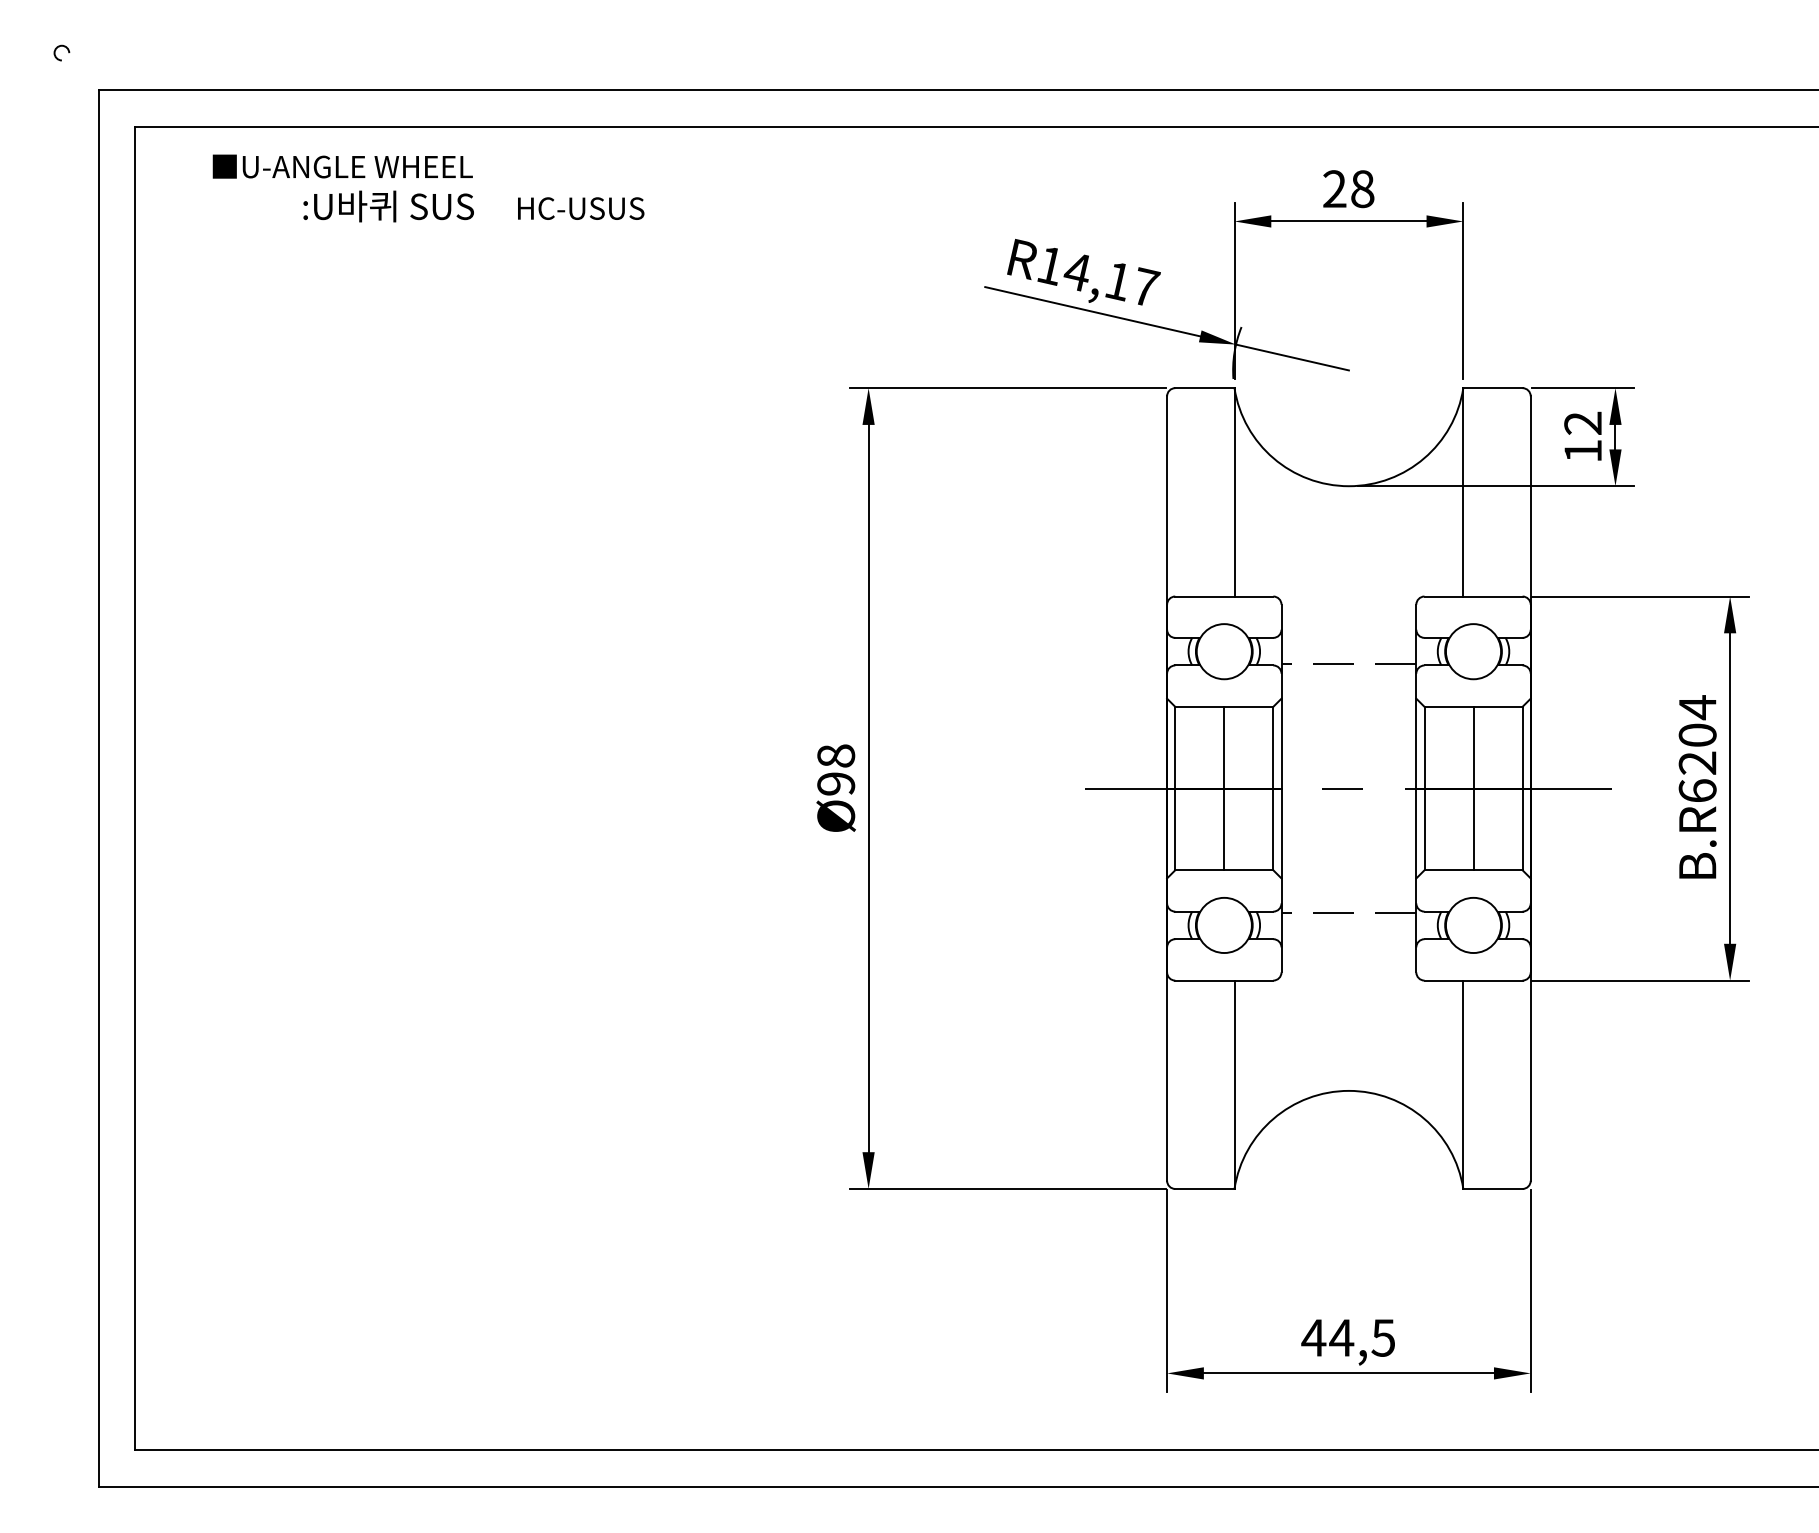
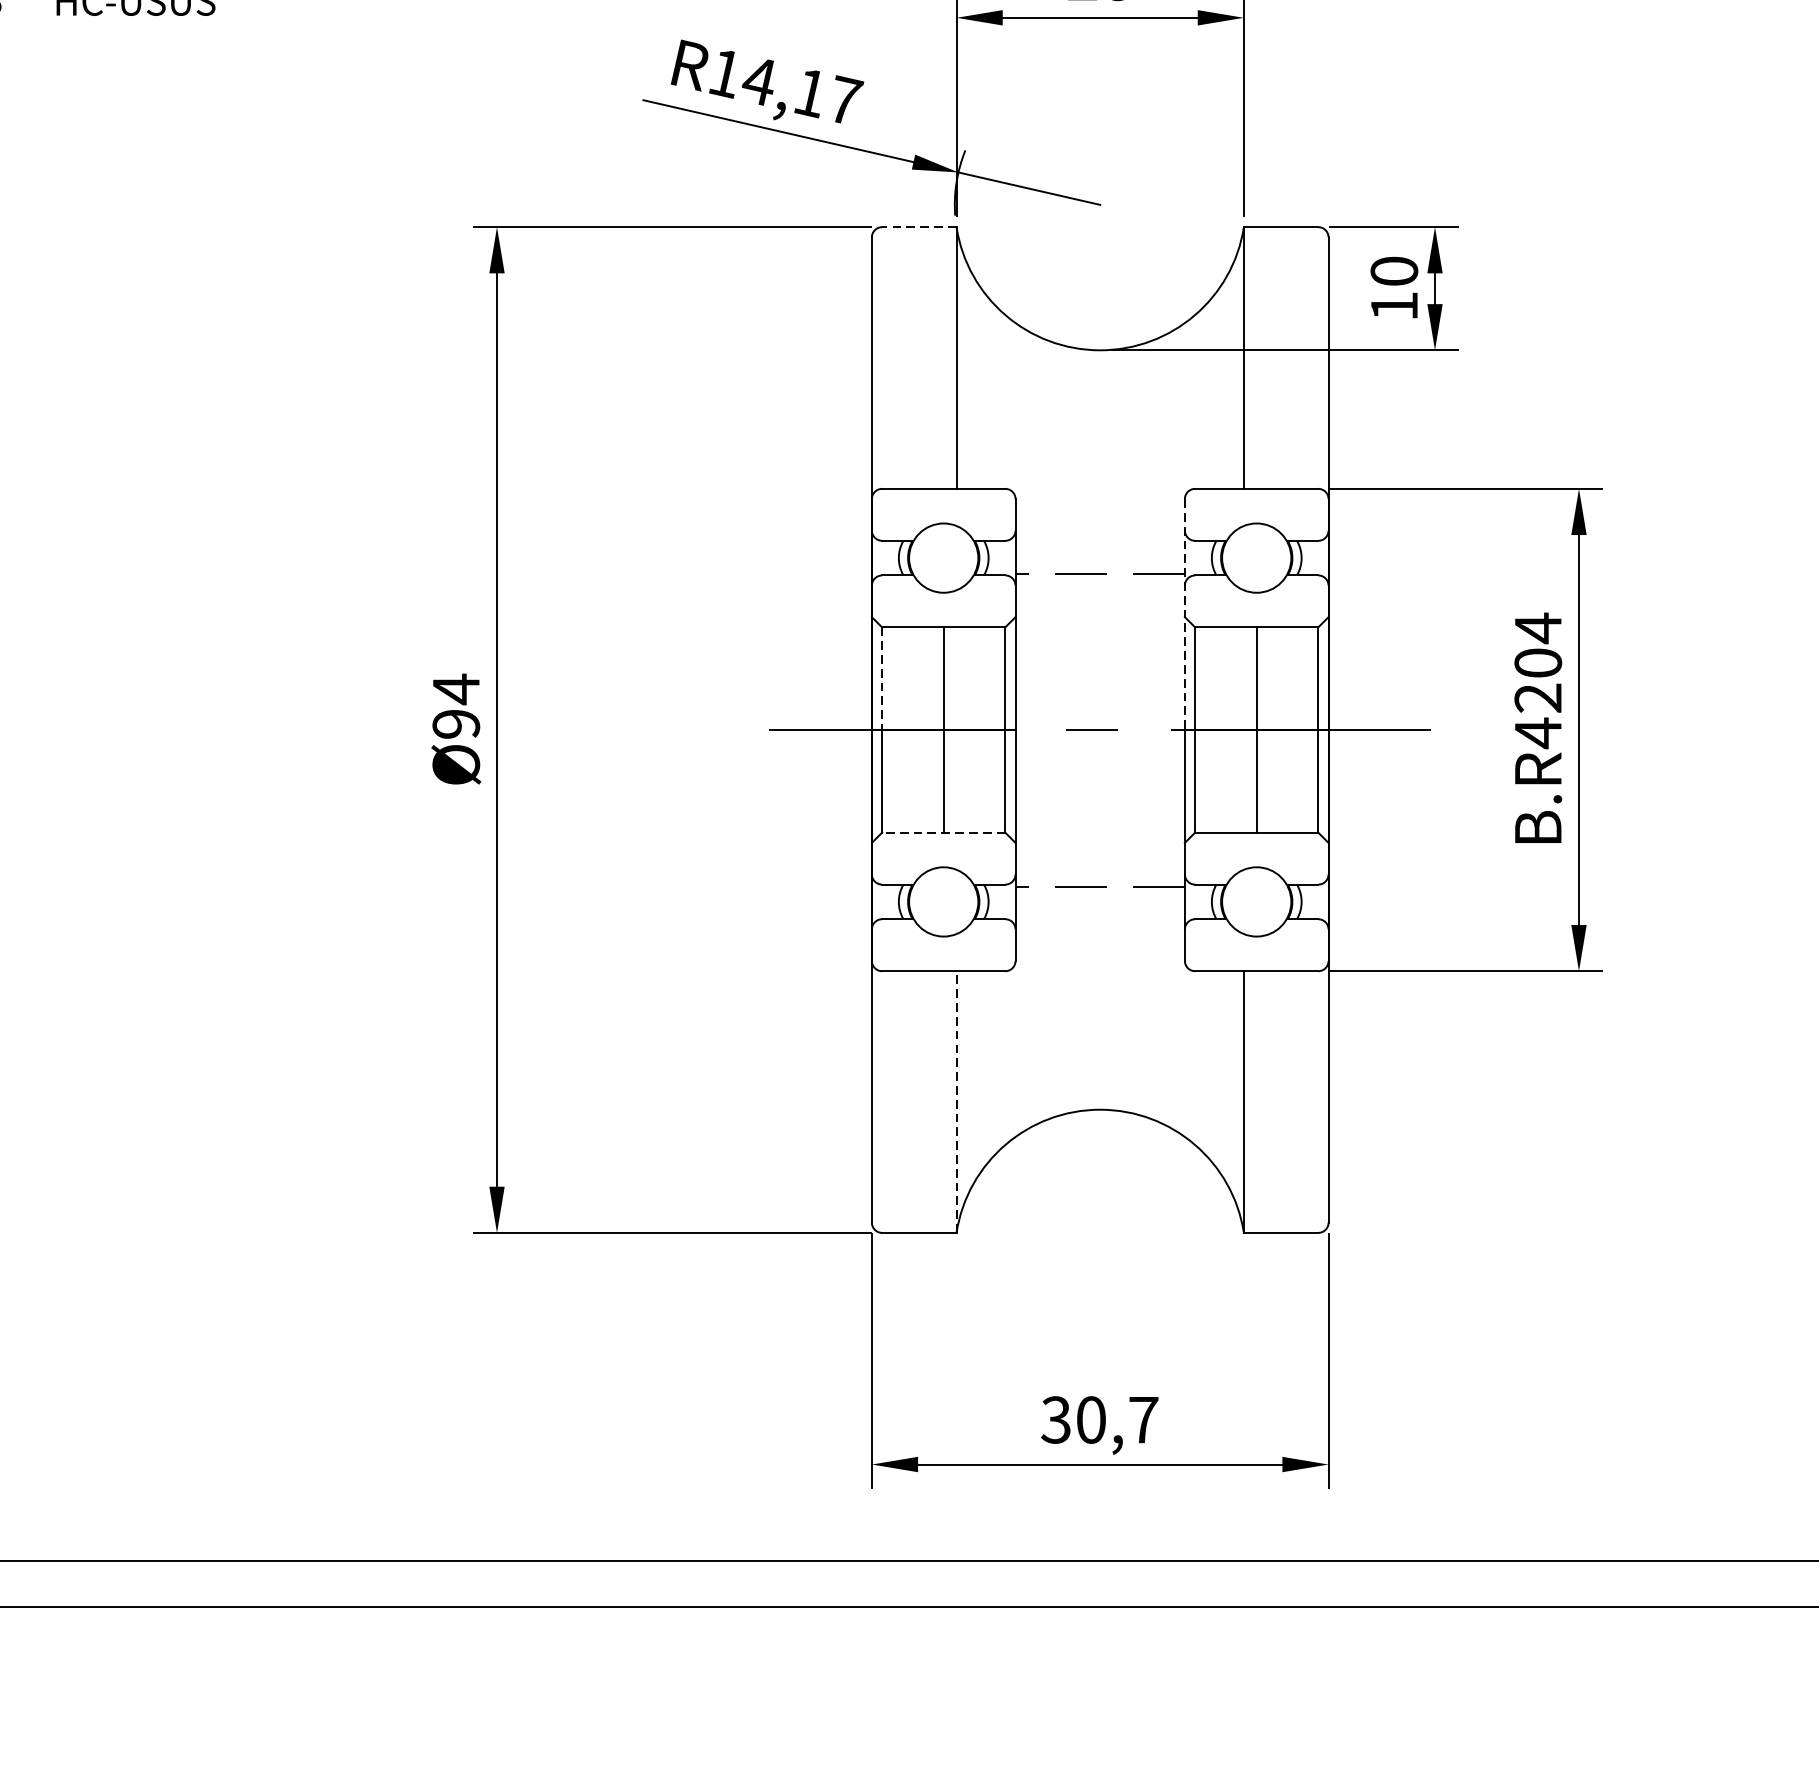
line: (1204, 388) -> (918, 227), solid -> dashed
text: (1583, 422) -> (1394, 270), 12 -> 10
line: (1416, 696) -> (1185, 614), solid -> dashed
line: (1175, 747) -> (882, 678), solid -> dashed
text: (836, 755) -> (456, 688), Ø98 -> Ø94
text: (1697, 790) -> (1538, 732), B.R6204 -> B.R4204
line: (1223, 870) -> (942, 832), solid -> dashed
line: (1234, 1084) -> (956, 1101), solid -> dashed
text: (1348, 1337) -> (1099, 1419), 44,5 -> 30,7

